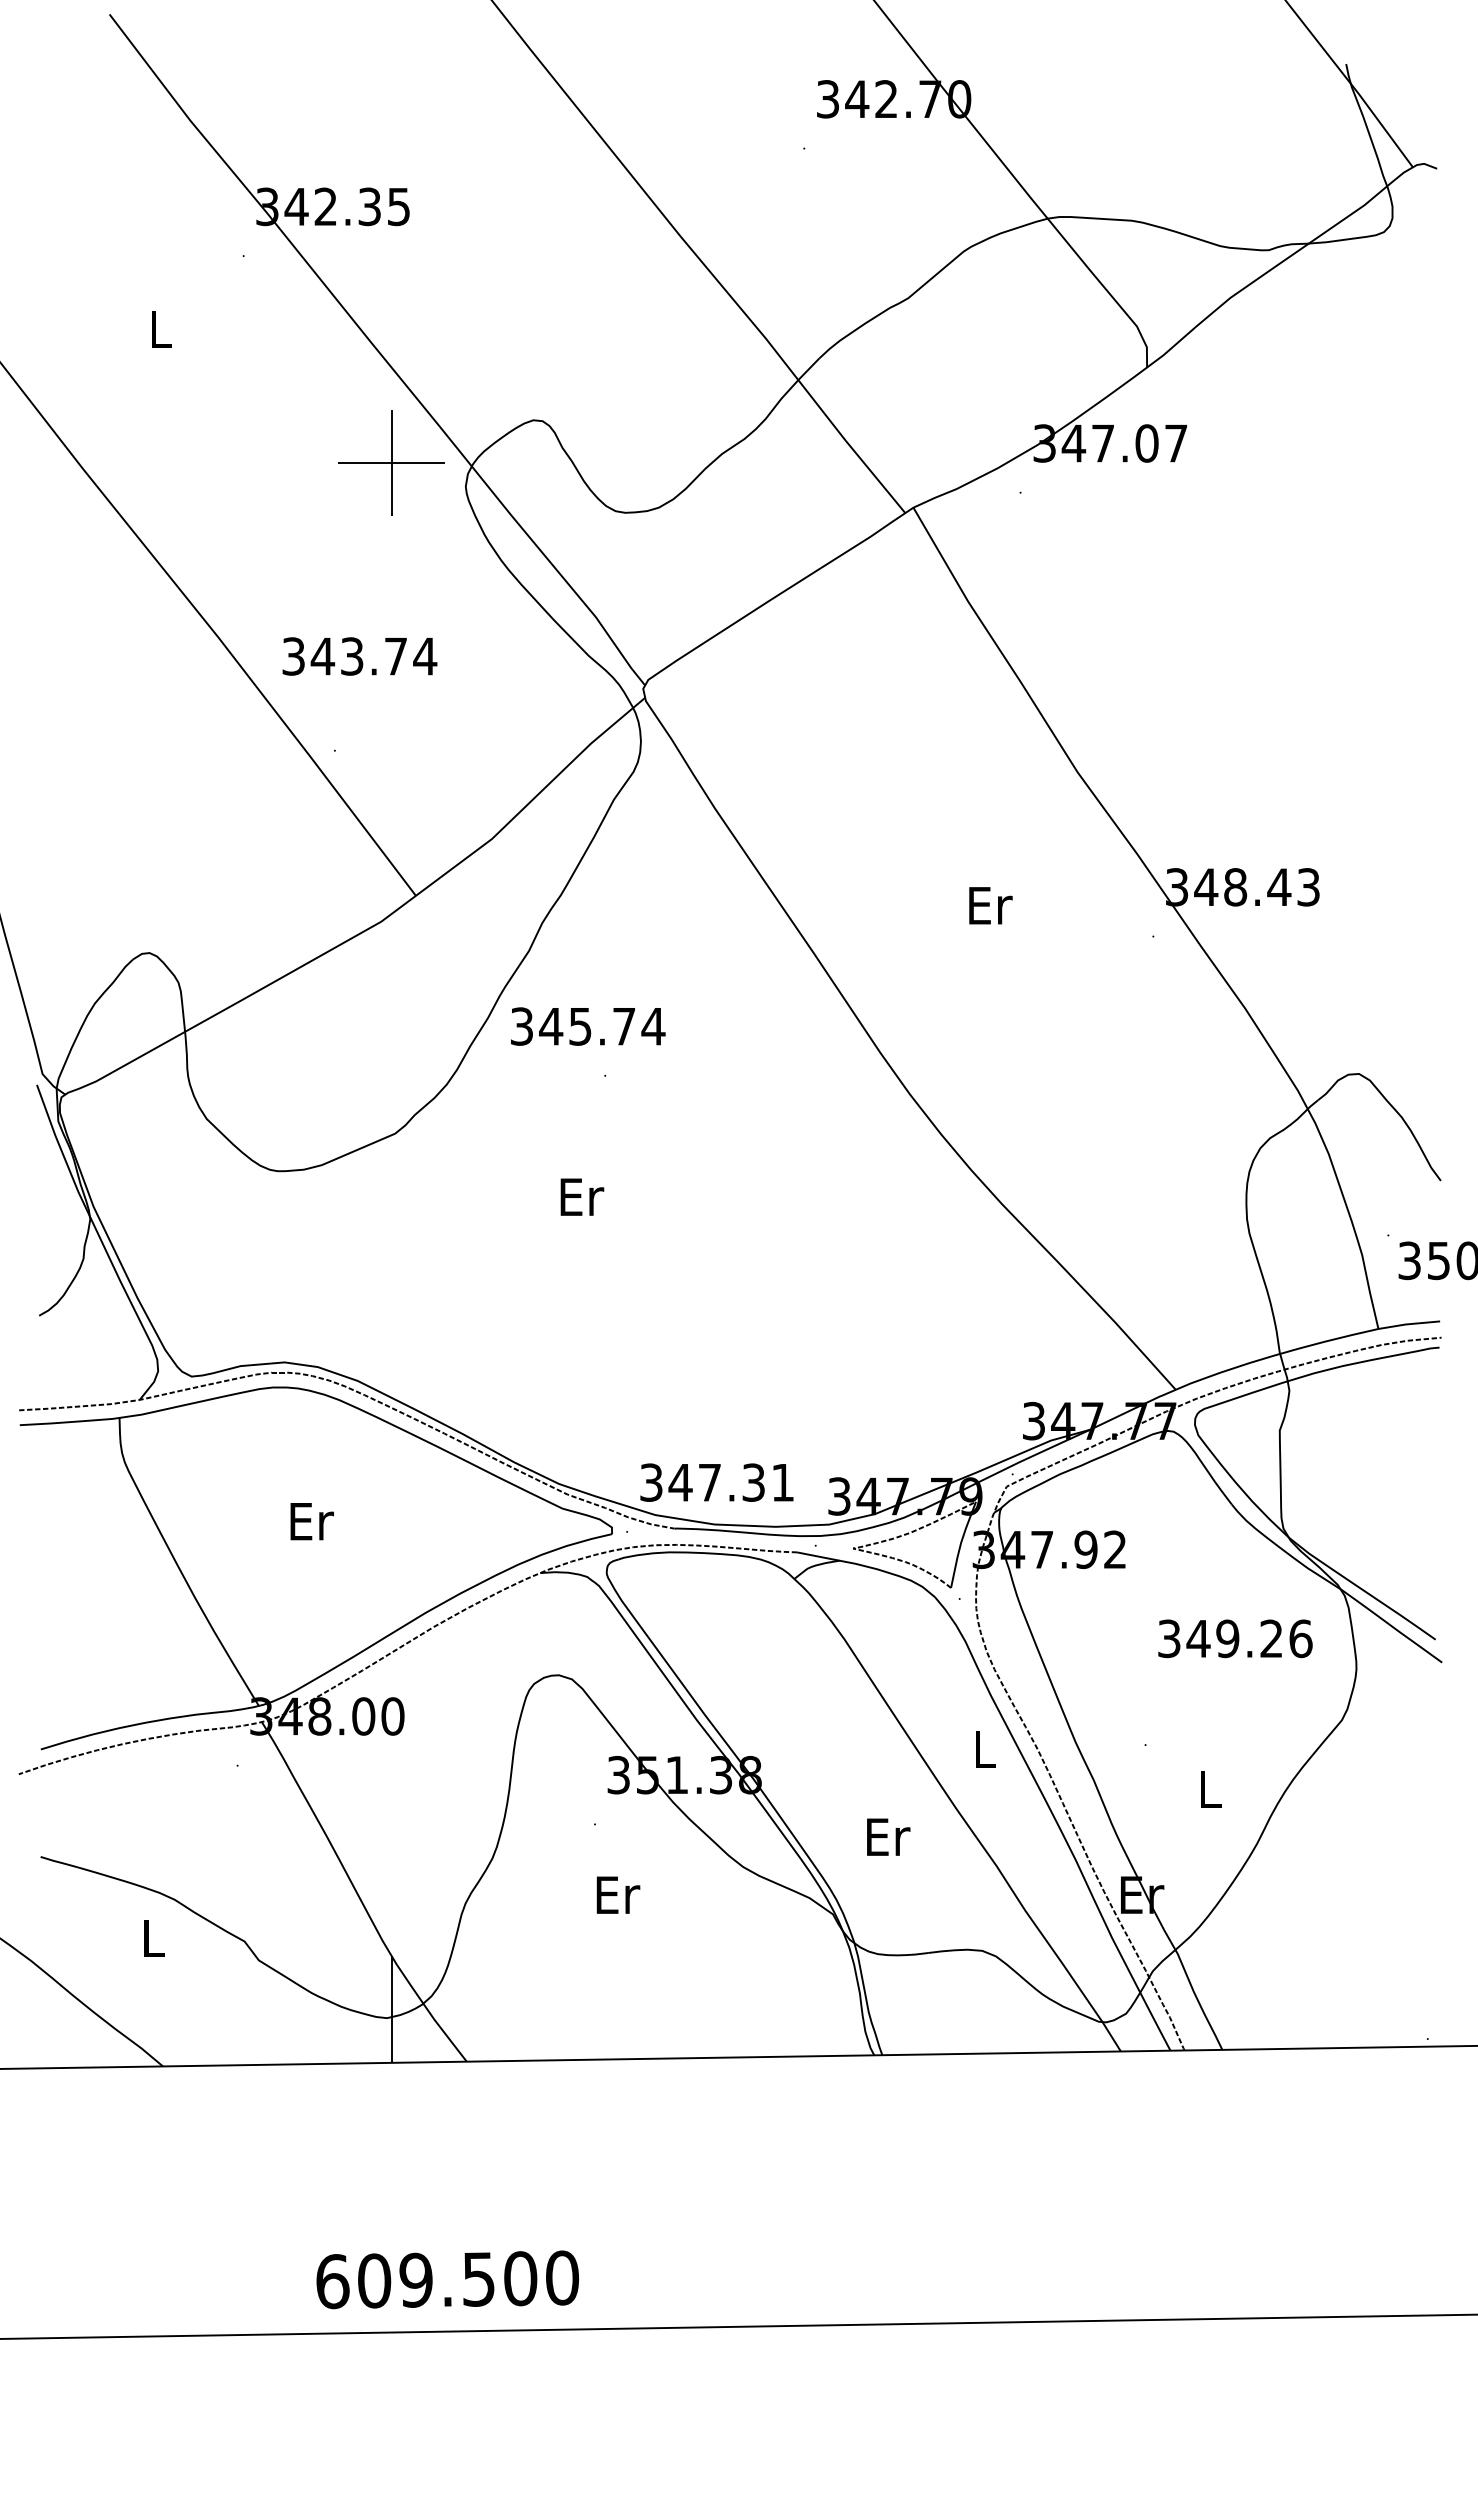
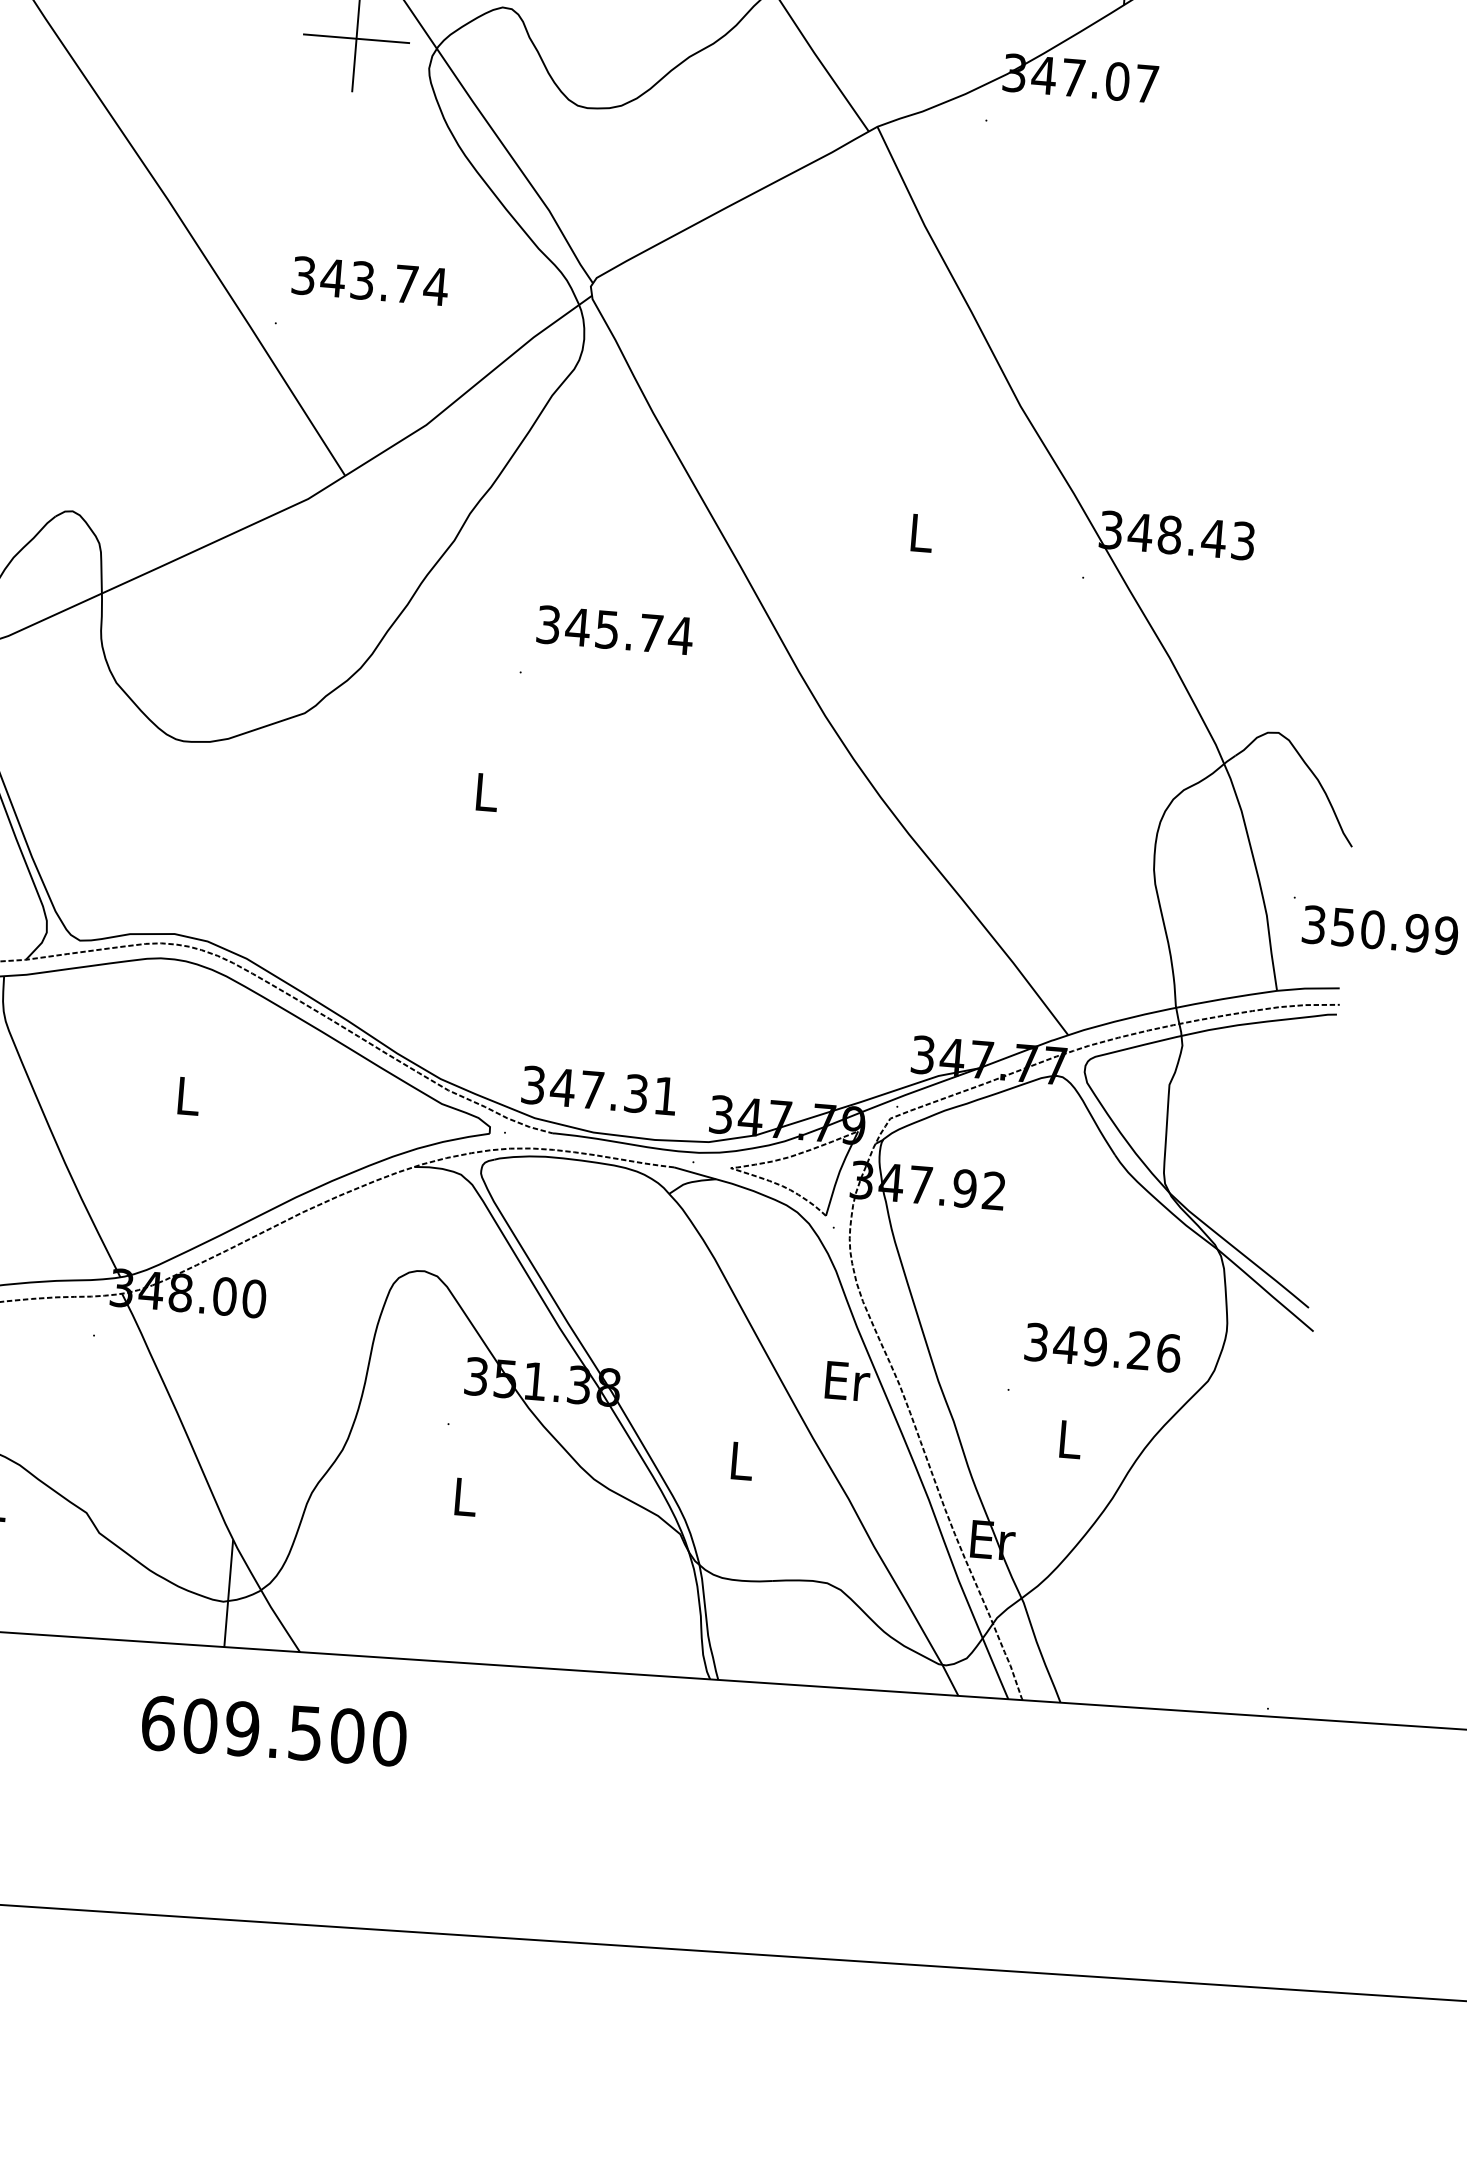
text: (359, 656) -> (369, 281), moved
text: (990, 905) -> (922, 533), Er -> L
text: (588, 1026) -> (615, 630), moved
text: (582, 1196) -> (487, 791), Er -> L
text: (311, 1521) -> (188, 1096), Er -> L
text: (1235, 1638) -> (1103, 1347), moved
text: (985, 1749) -> (847, 1381), L -> Er
text: (888, 1836) -> (742, 1460), Er -> L
text: (618, 1894) -> (466, 1496), Er -> L
text: (447, 2279) -> (274, 1730), moved

